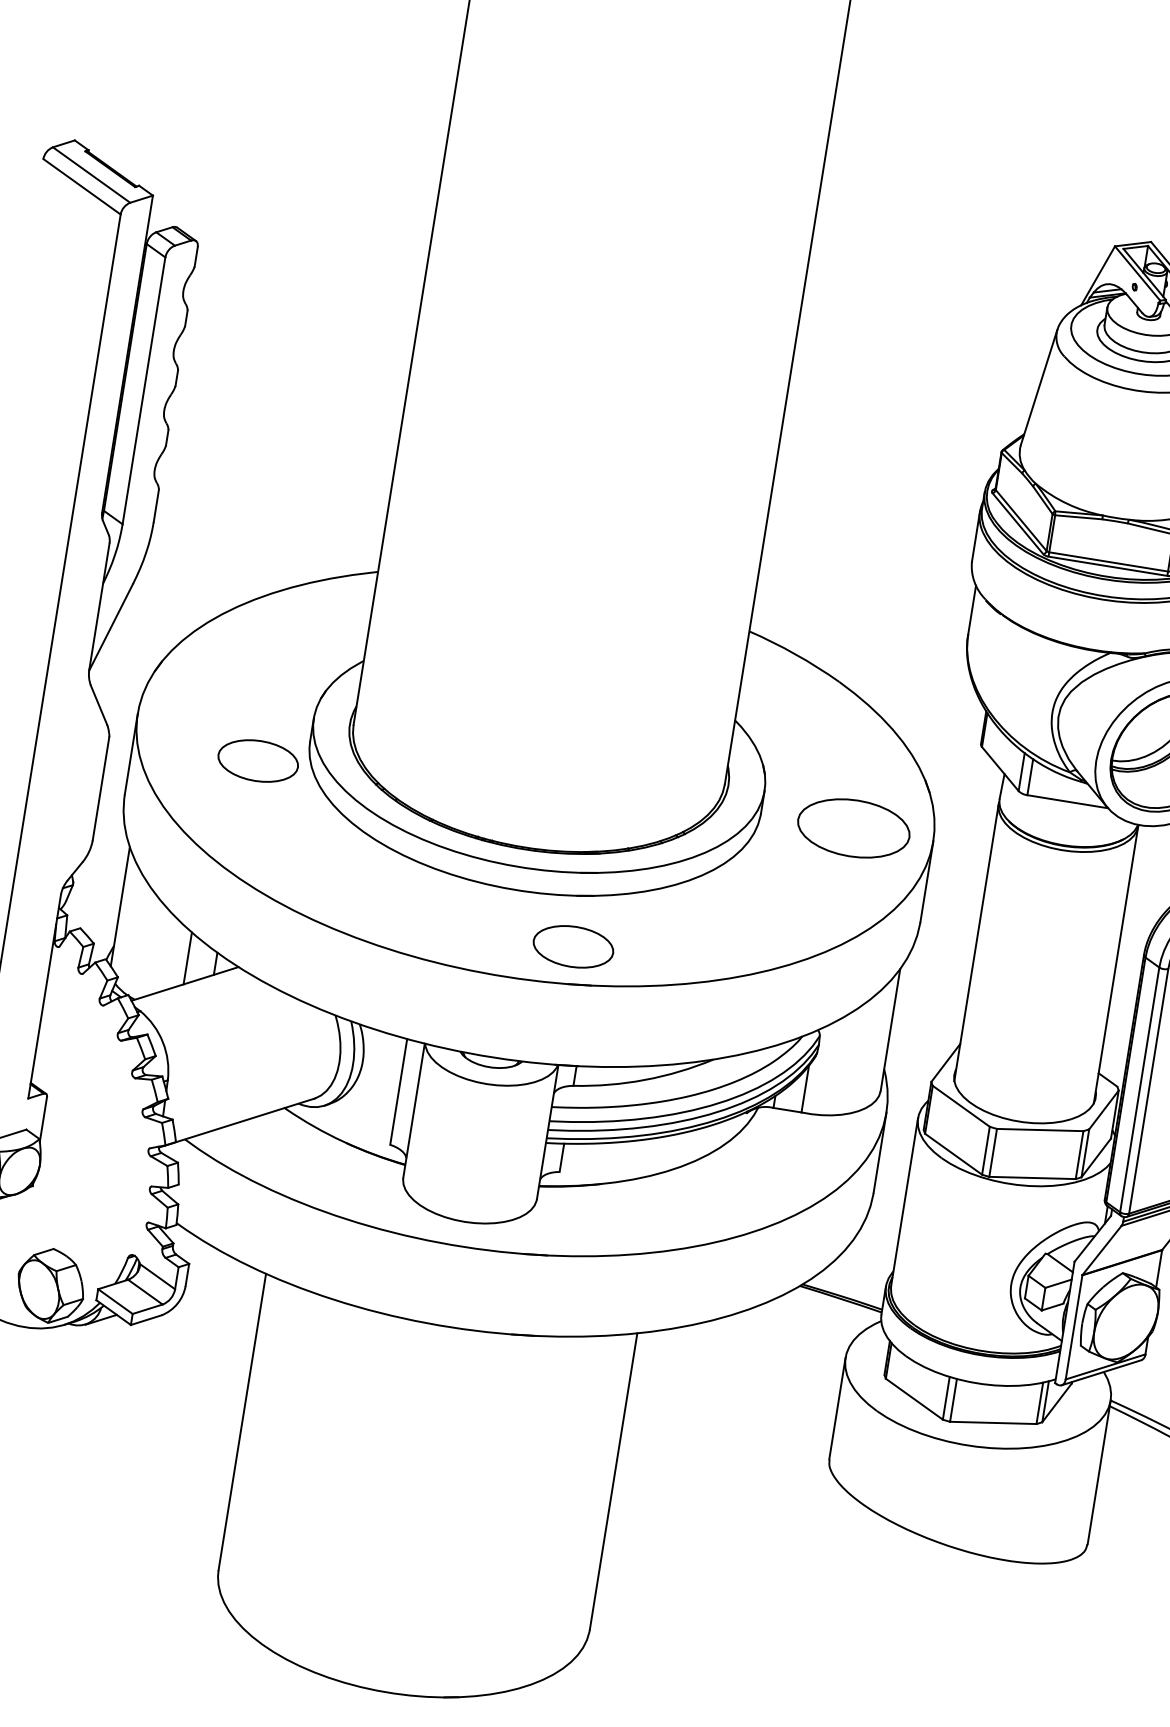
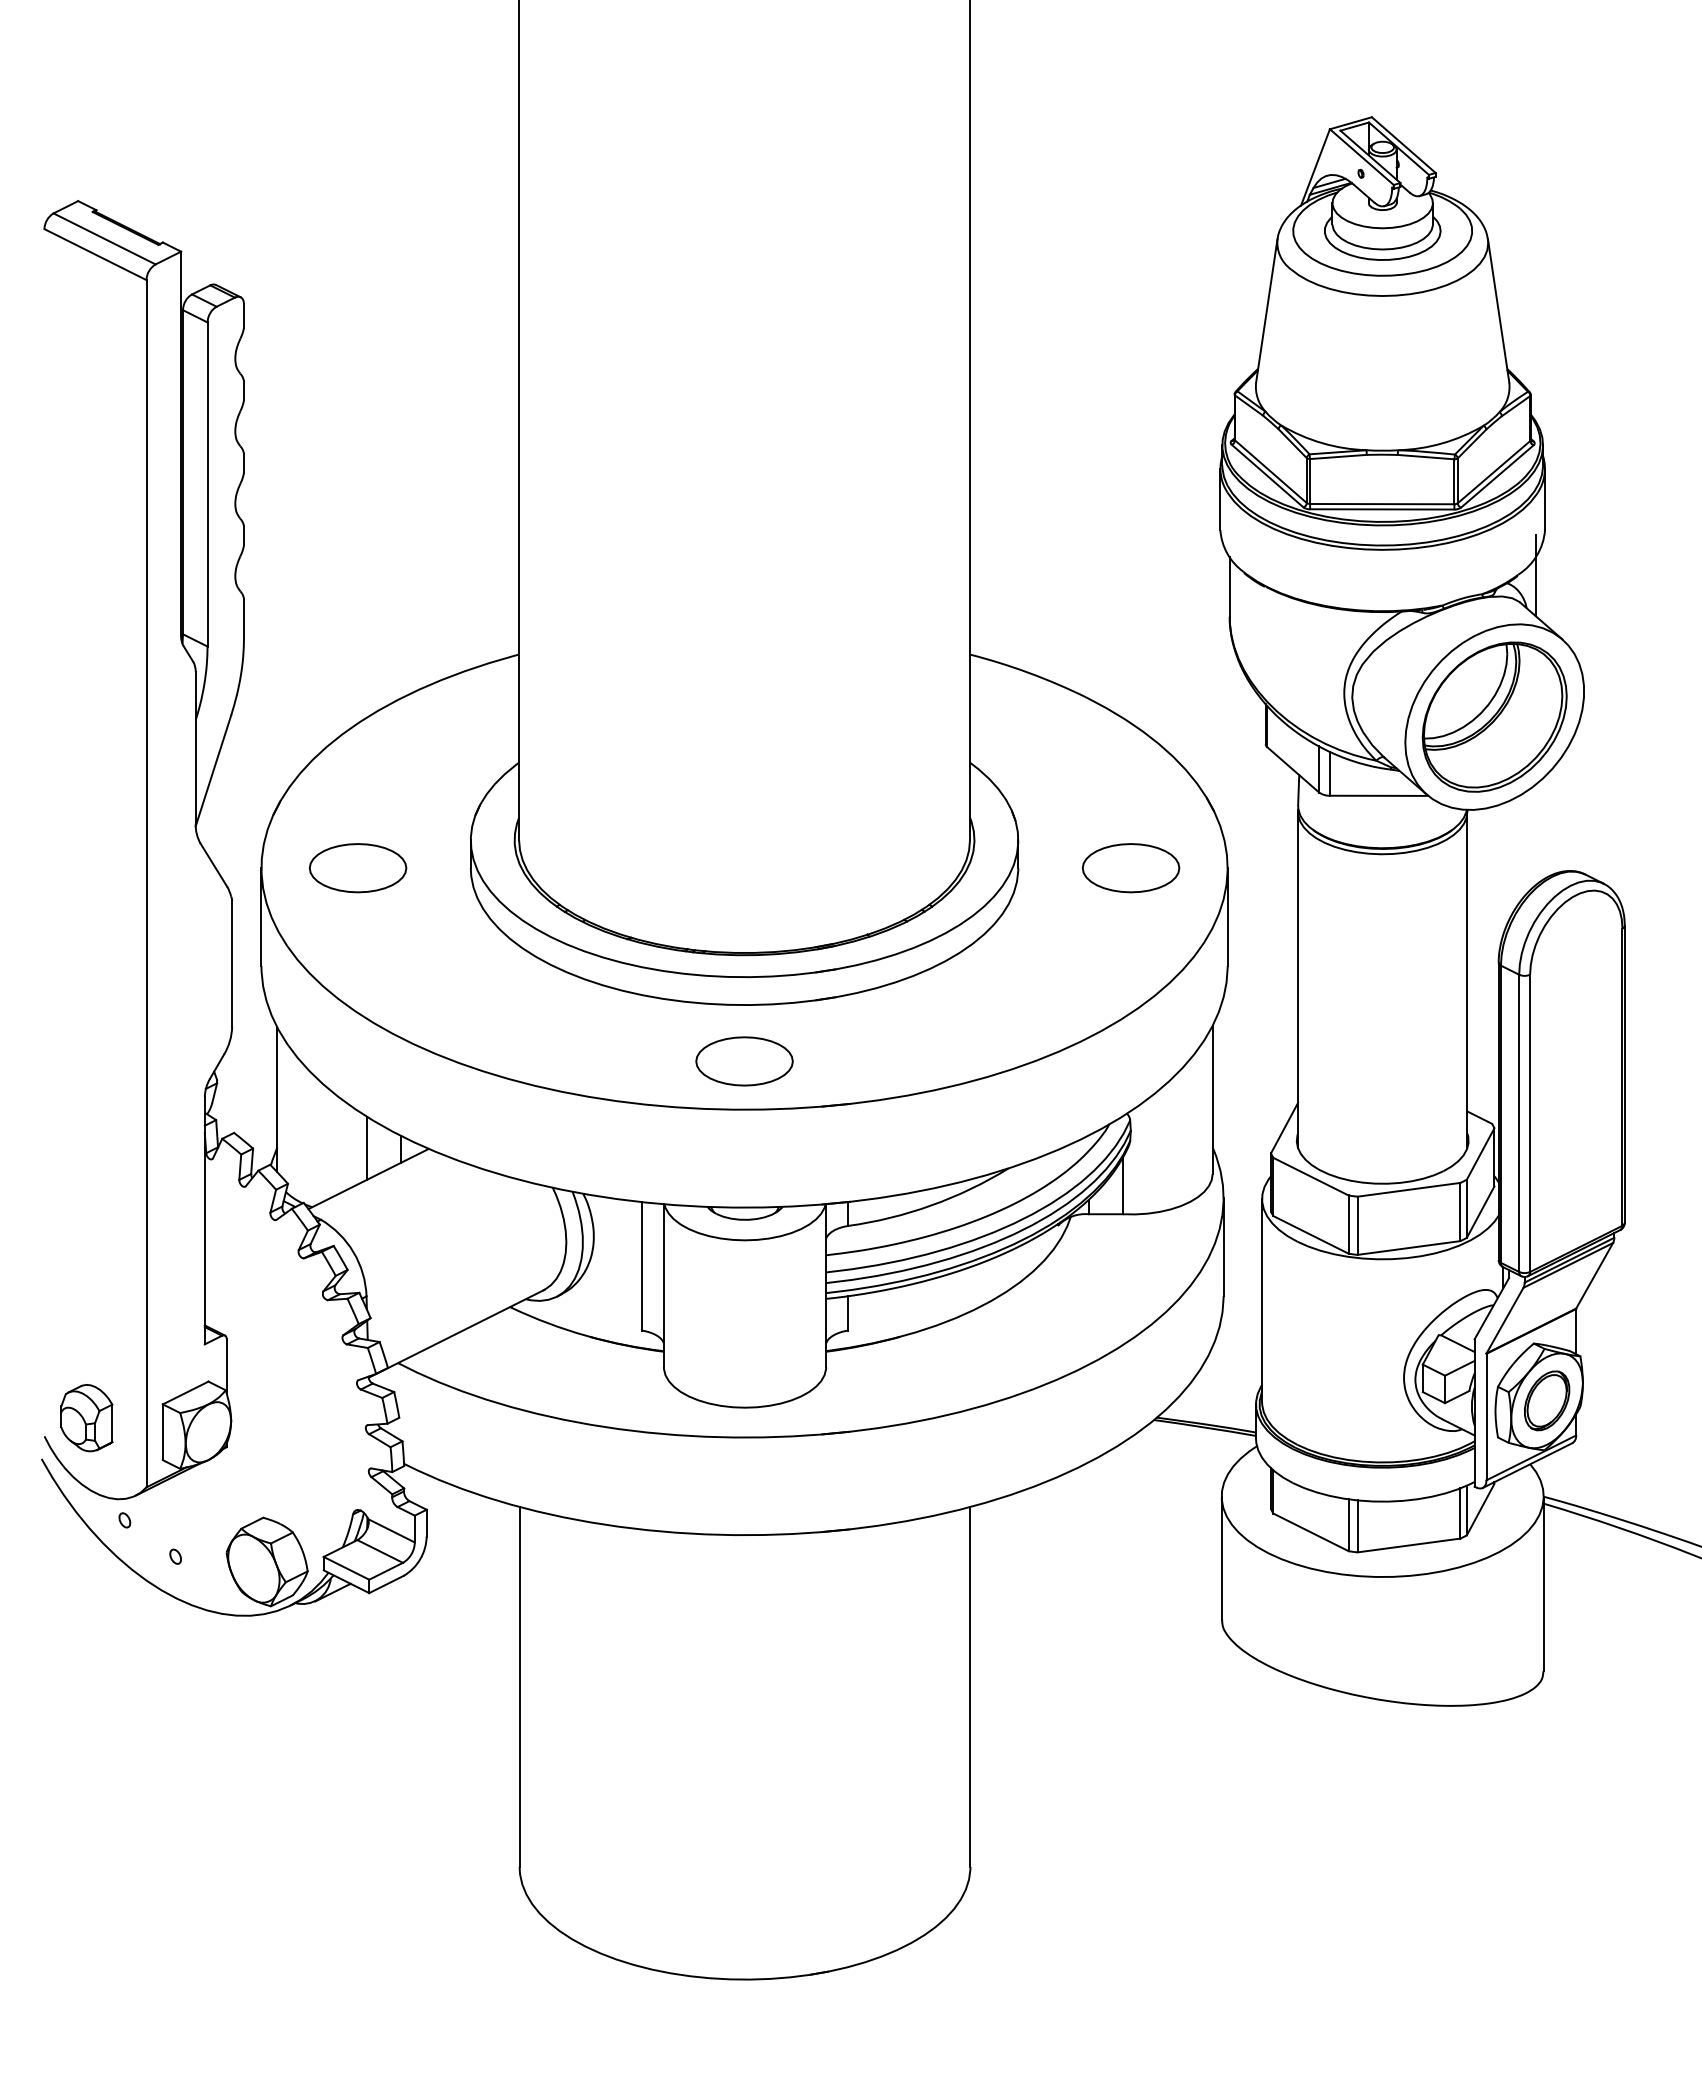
part: (257, 761) -> (357, 868), moved
part: (853, 828) -> (1130, 868), size x0.71
part: (573, 946) -> (744, 1061), moved
part: (1126, 1321) -> (1547, 1400), added

